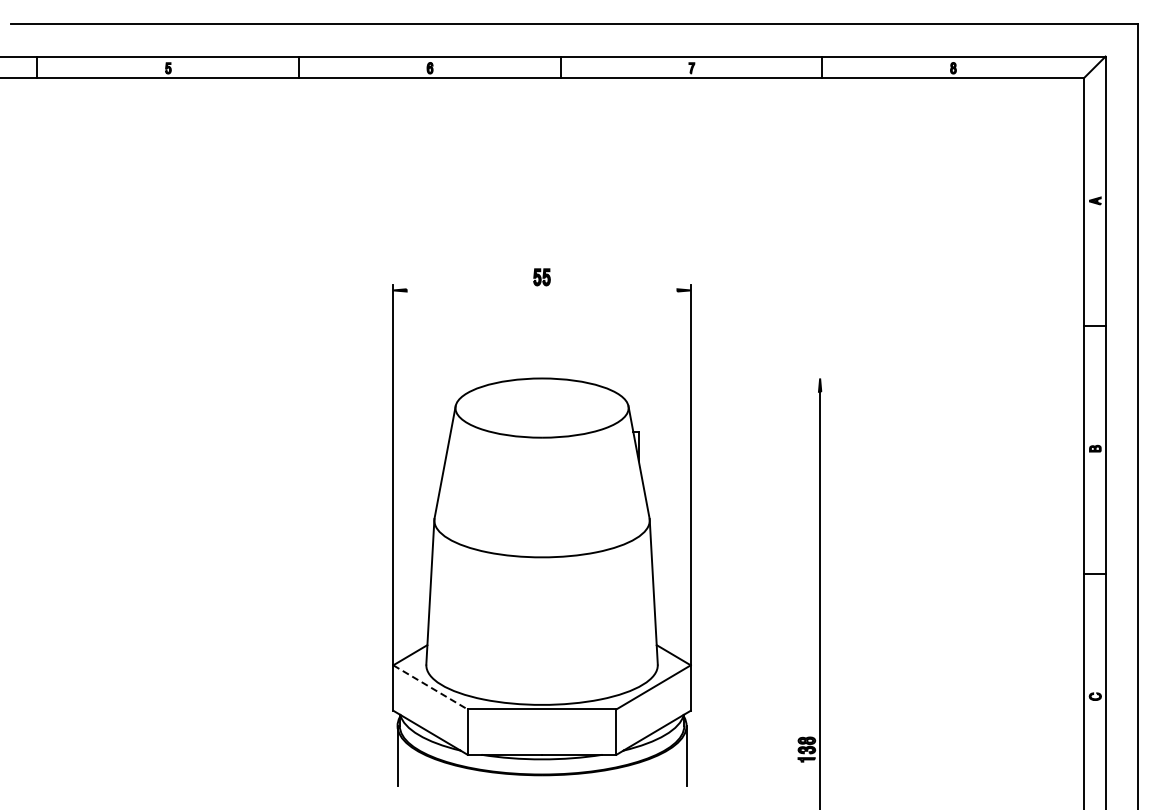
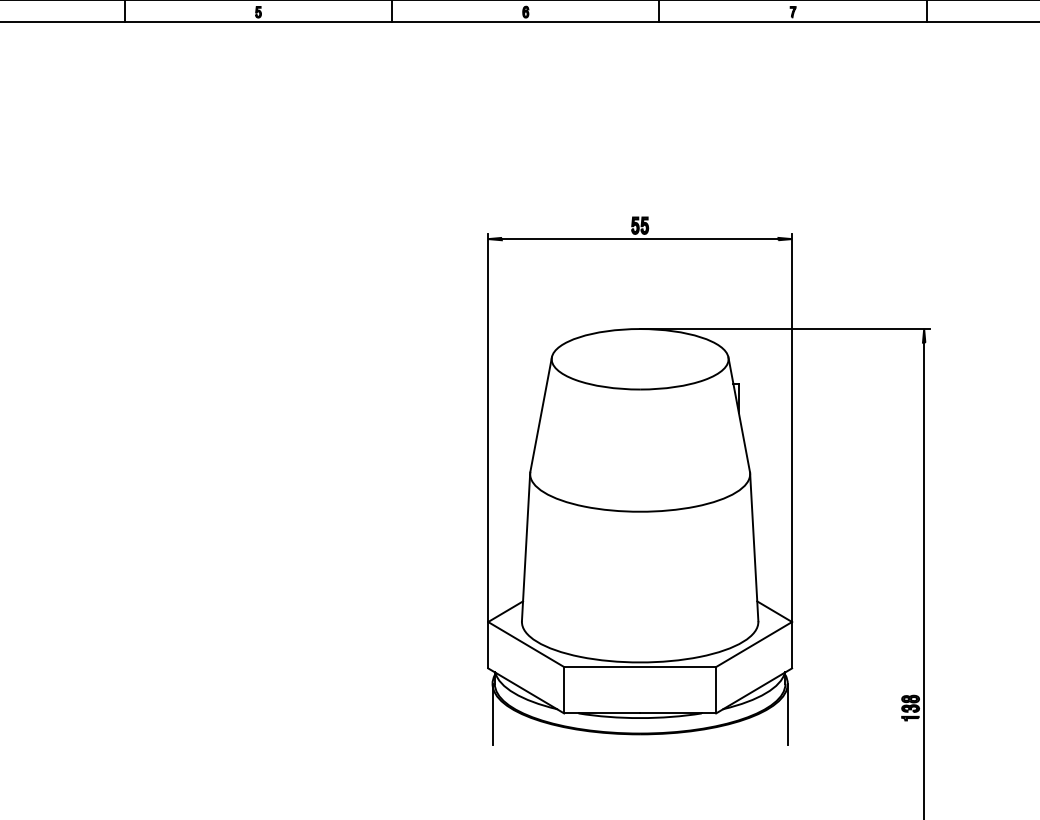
line: (541, 290) -> (639, 239), added
line: (683, 378) -> (784, 329), added
line: (430, 687) -> (526, 644), dashed -> solid

